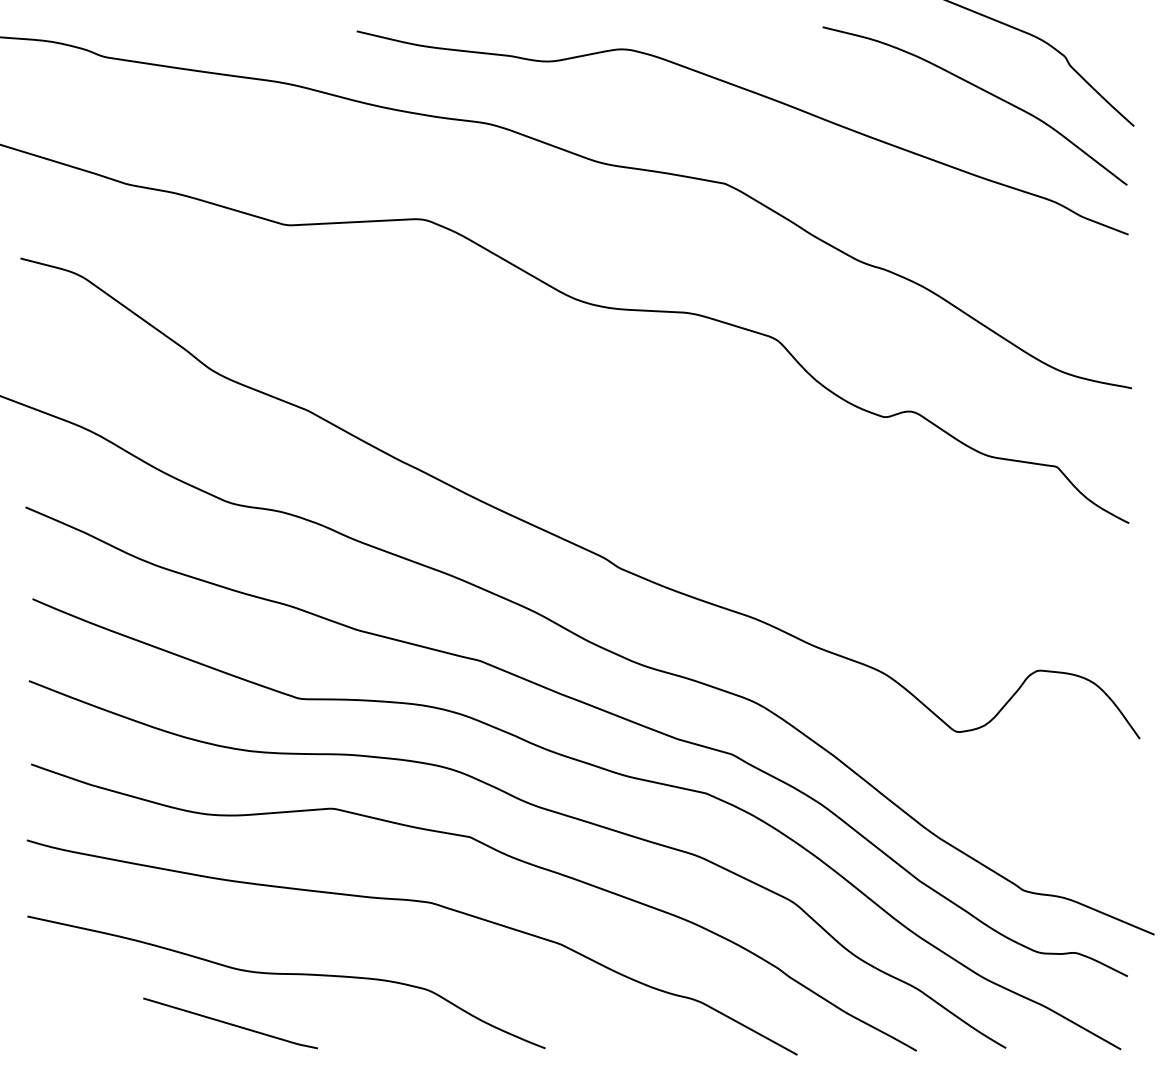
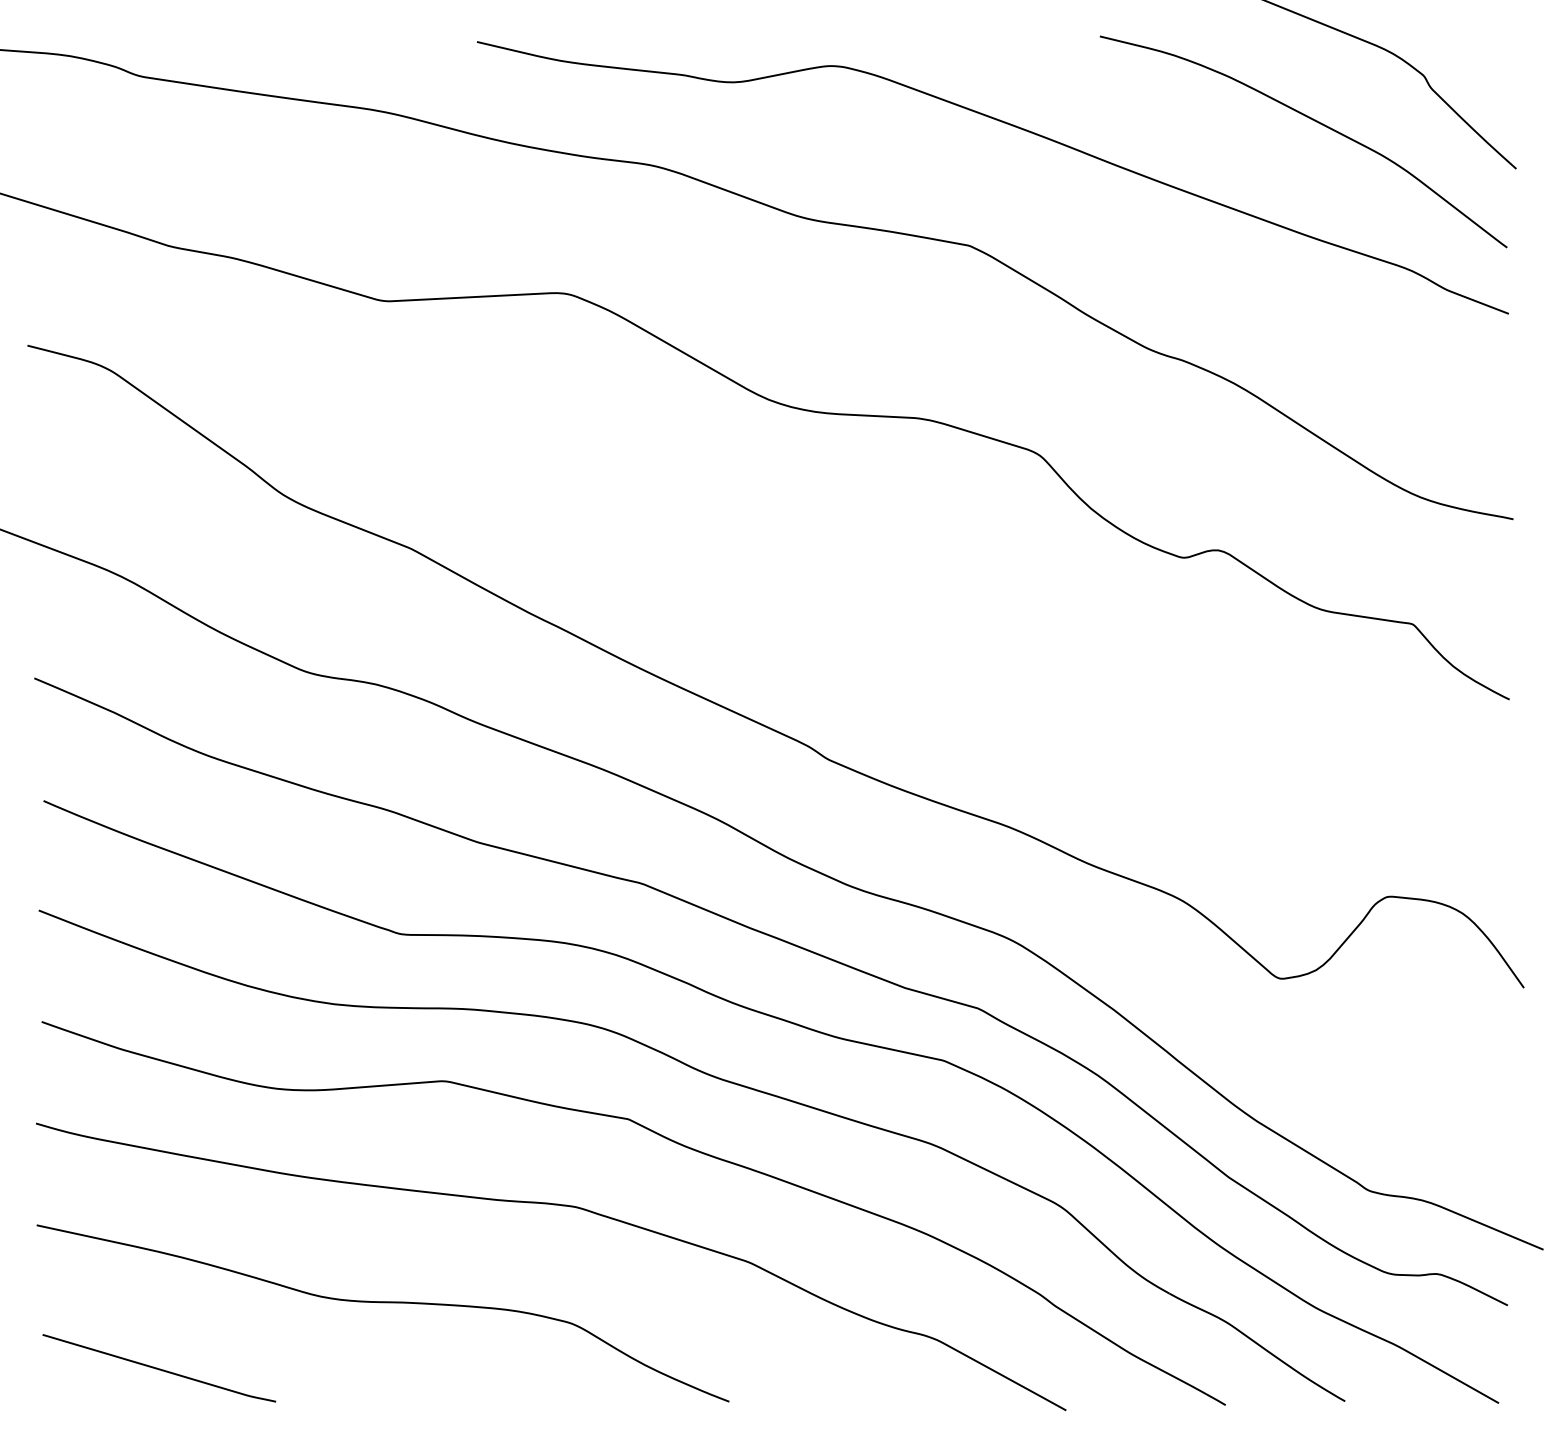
curve: (230, 1023) -> (159, 1368), moved

